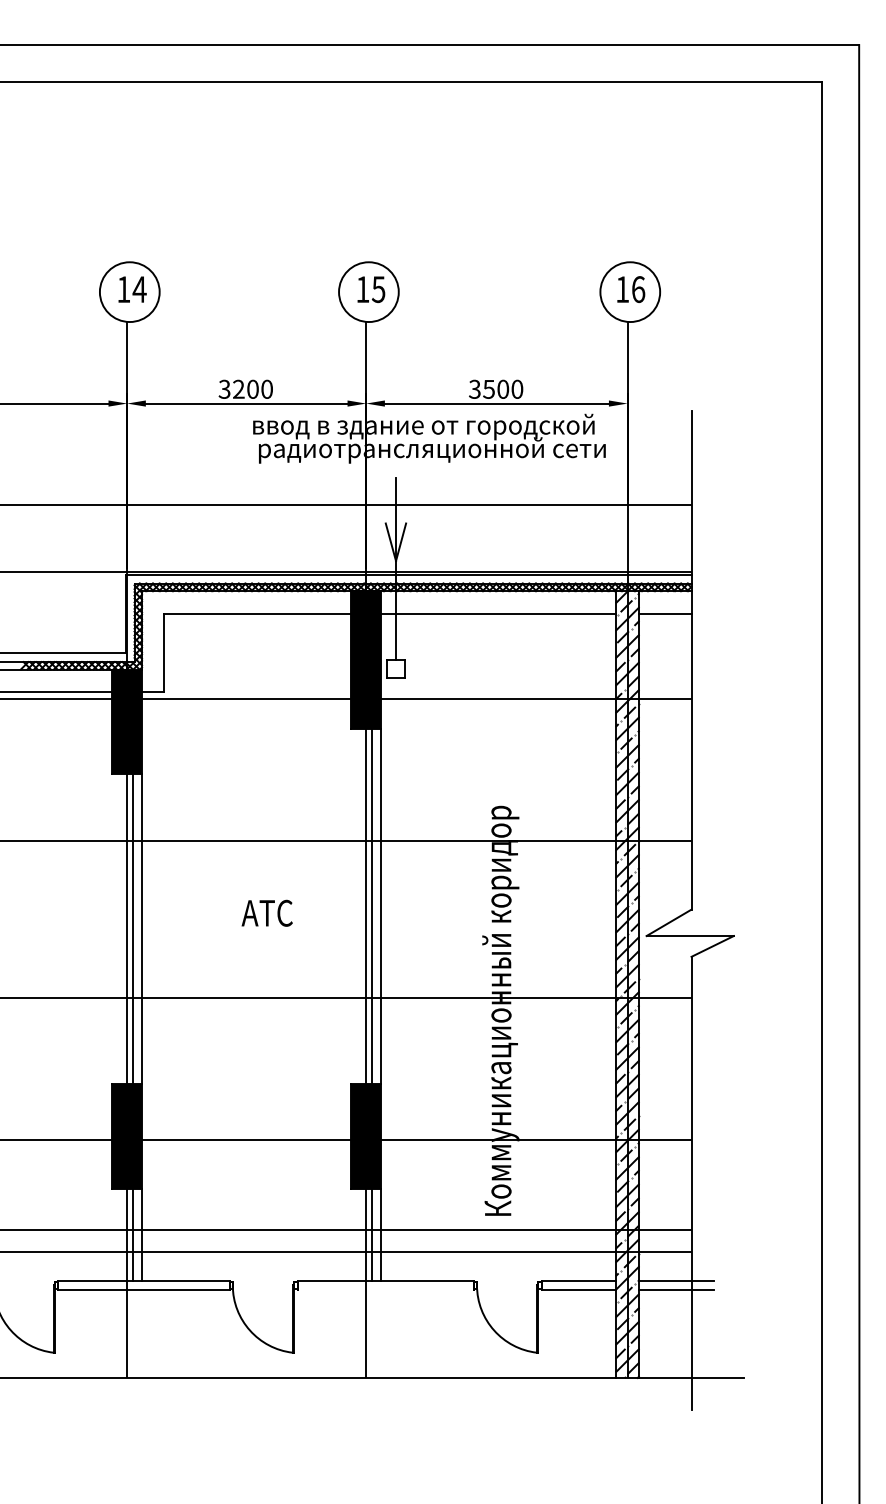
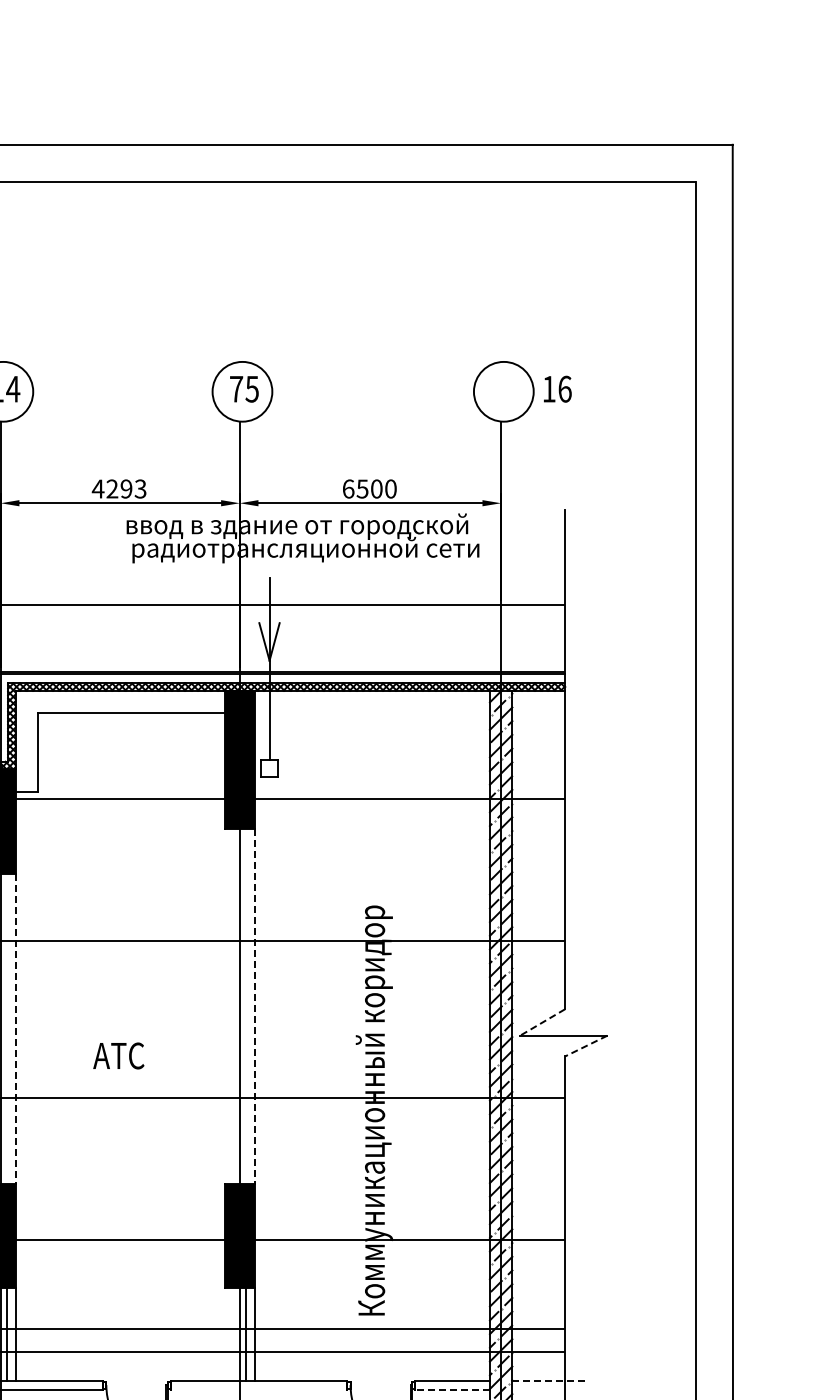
text: (362, 289) -> (236, 389), 15 -> 75
text: (631, 289) -> (558, 389), moved
text: (245, 388) -> (119, 488), 3200 -> 4293
text: (474, 388) -> (348, 488), 3500 -> 6500
line: (498, 613) -> (372, 713), removed
line: (664, 613) -> (538, 713), removed
line: (372, 906) -> (246, 1006), removed
line: (381, 907) -> (255, 1007), solid -> dashed
text: (266, 912) -> (118, 1055), moved
line: (668, 923) -> (542, 1023), solid -> dashed
line: (133, 929) -> (7, 1029), removed
line: (142, 929) -> (16, 1029), solid -> dashed
line: (712, 946) -> (586, 1046), solid -> dashed
line: (676, 1281) -> (550, 1381), solid -> dashed
line: (578, 1289) -> (452, 1389), solid -> dashed
line: (675, 1289) -> (549, 1389), removed

